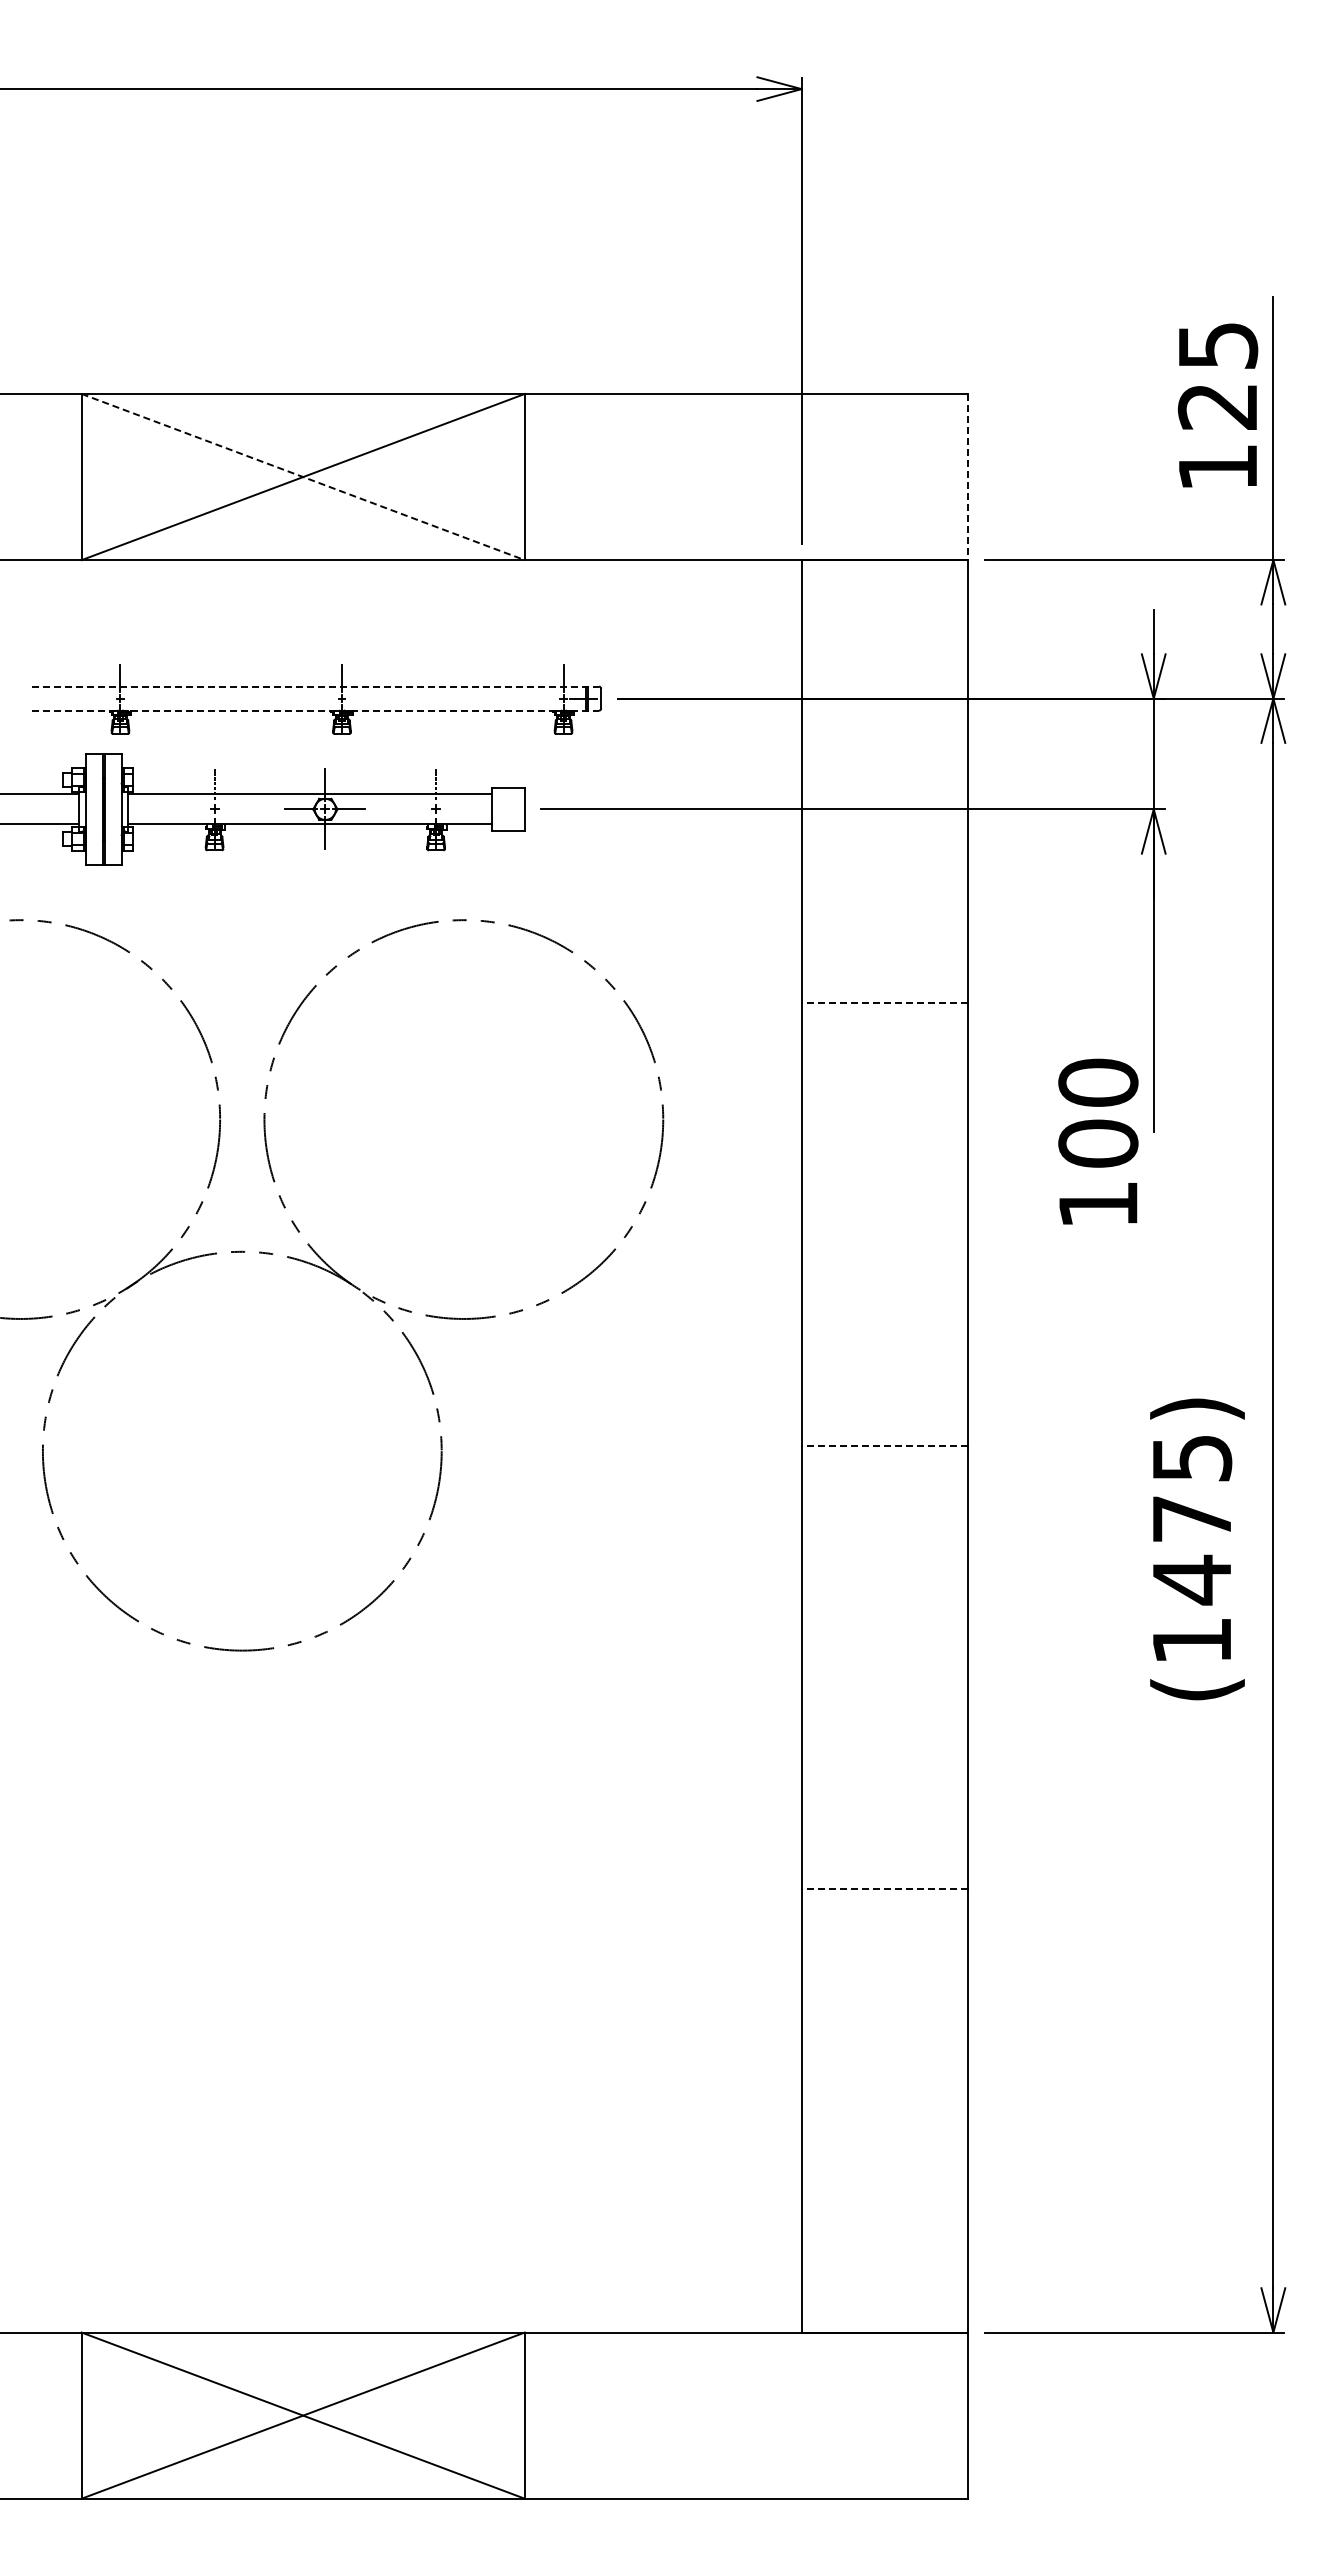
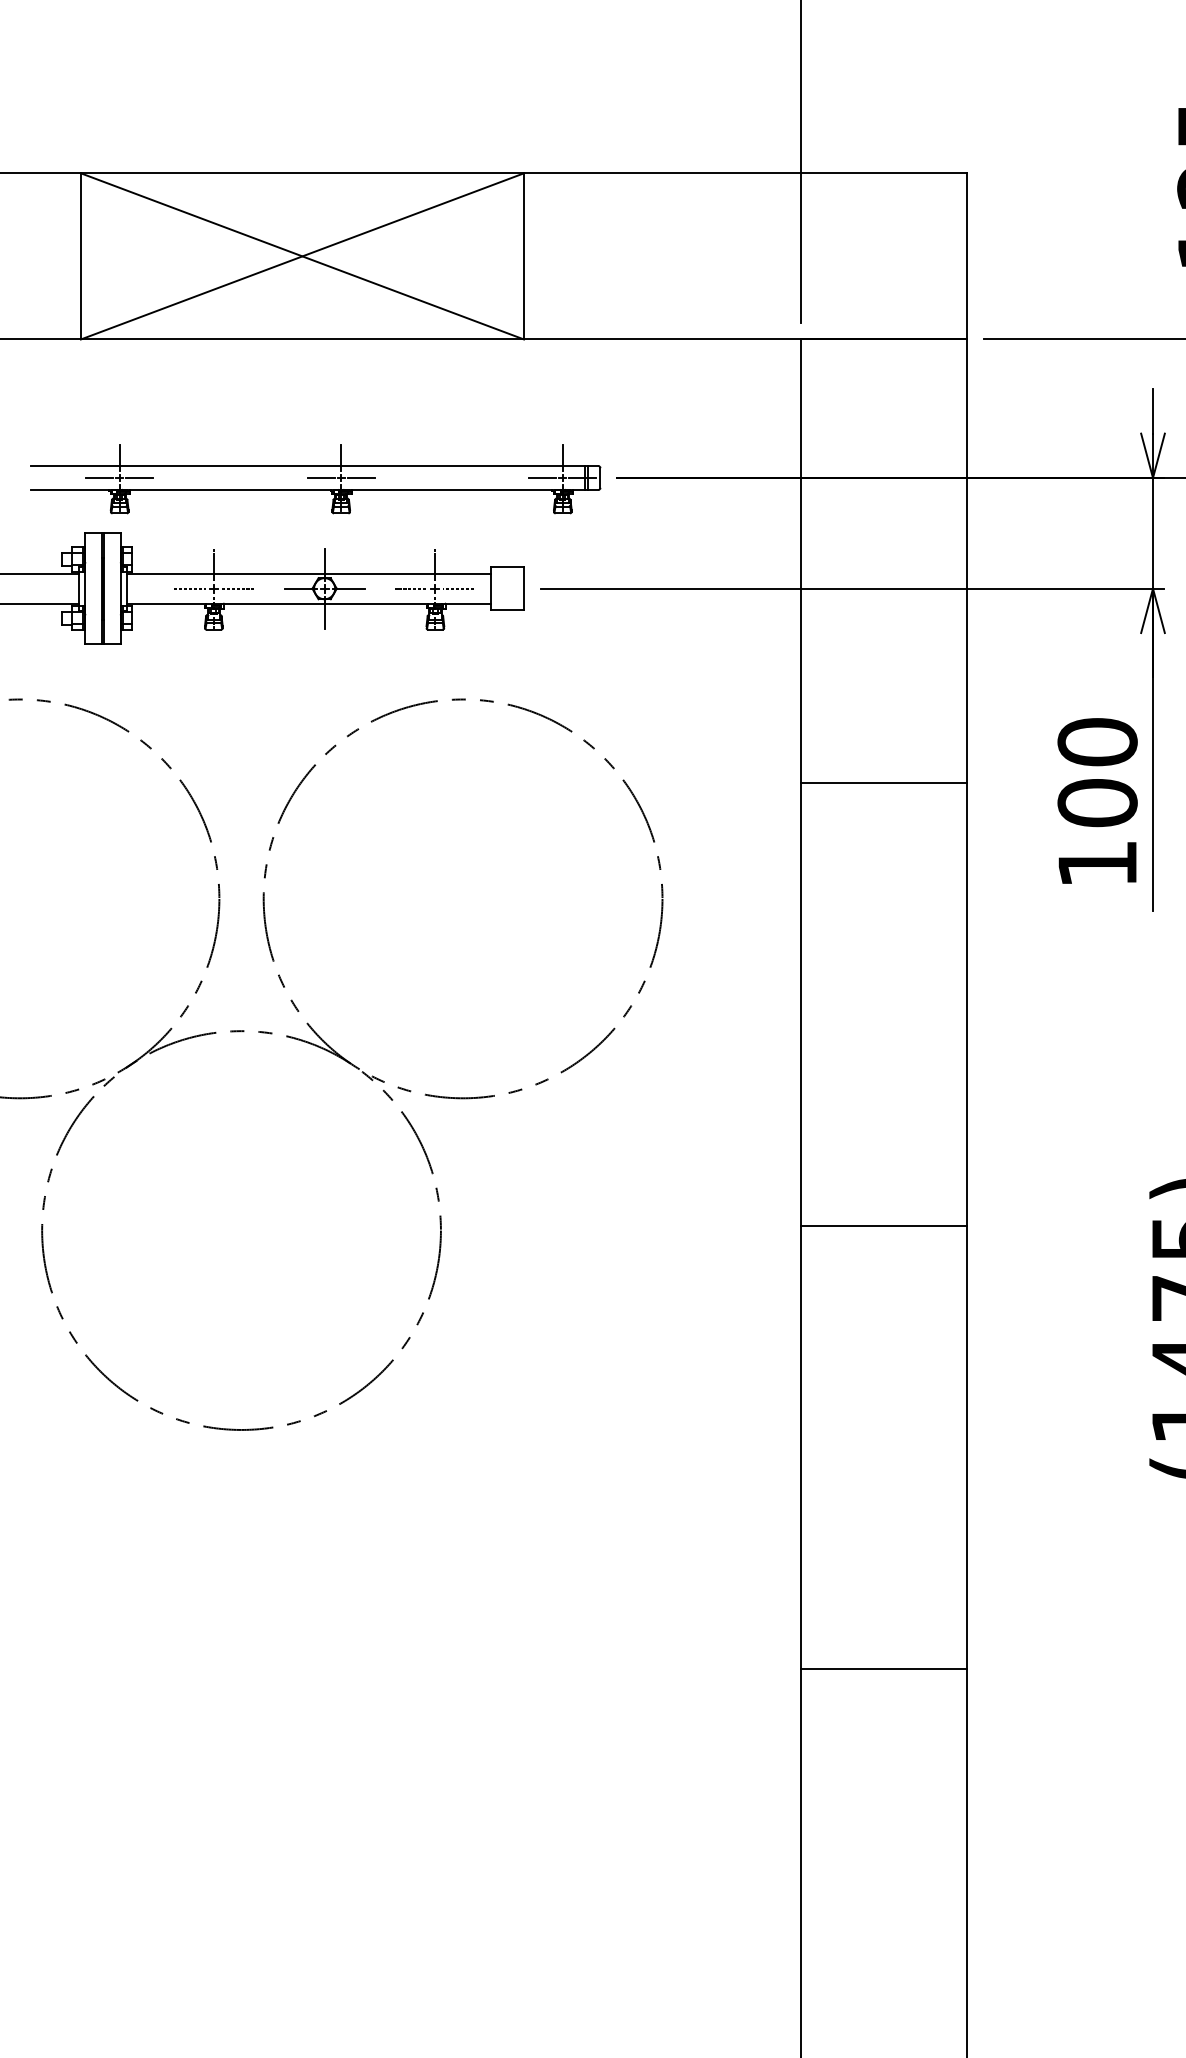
line: (303, 477) -> (302, 256), dashed -> solid
line: (967, 477) -> (966, 256), dashed -> solid
line: (315, 686) -> (314, 465), dashed -> solid
line: (100, 698) -> (99, 477), added
line: (140, 698) -> (139, 477), added
line: (321, 698) -> (320, 477), added
line: (361, 698) -> (360, 477), added
line: (543, 698) -> (542, 477), added
line: (315, 710) -> (314, 489), dashed -> solid
line: (190, 809) -> (189, 588), added
line: (238, 809) -> (237, 588), added
line: (412, 809) -> (411, 588), added
line: (460, 809) -> (459, 588), added
line: (884, 1003) -> (883, 782), dashed -> solid
text: (1098, 1141) -> (1097, 800), moved
line: (884, 1446) -> (883, 1225), dashed -> solid
line: (884, 1889) -> (883, 1668), dashed -> solid

